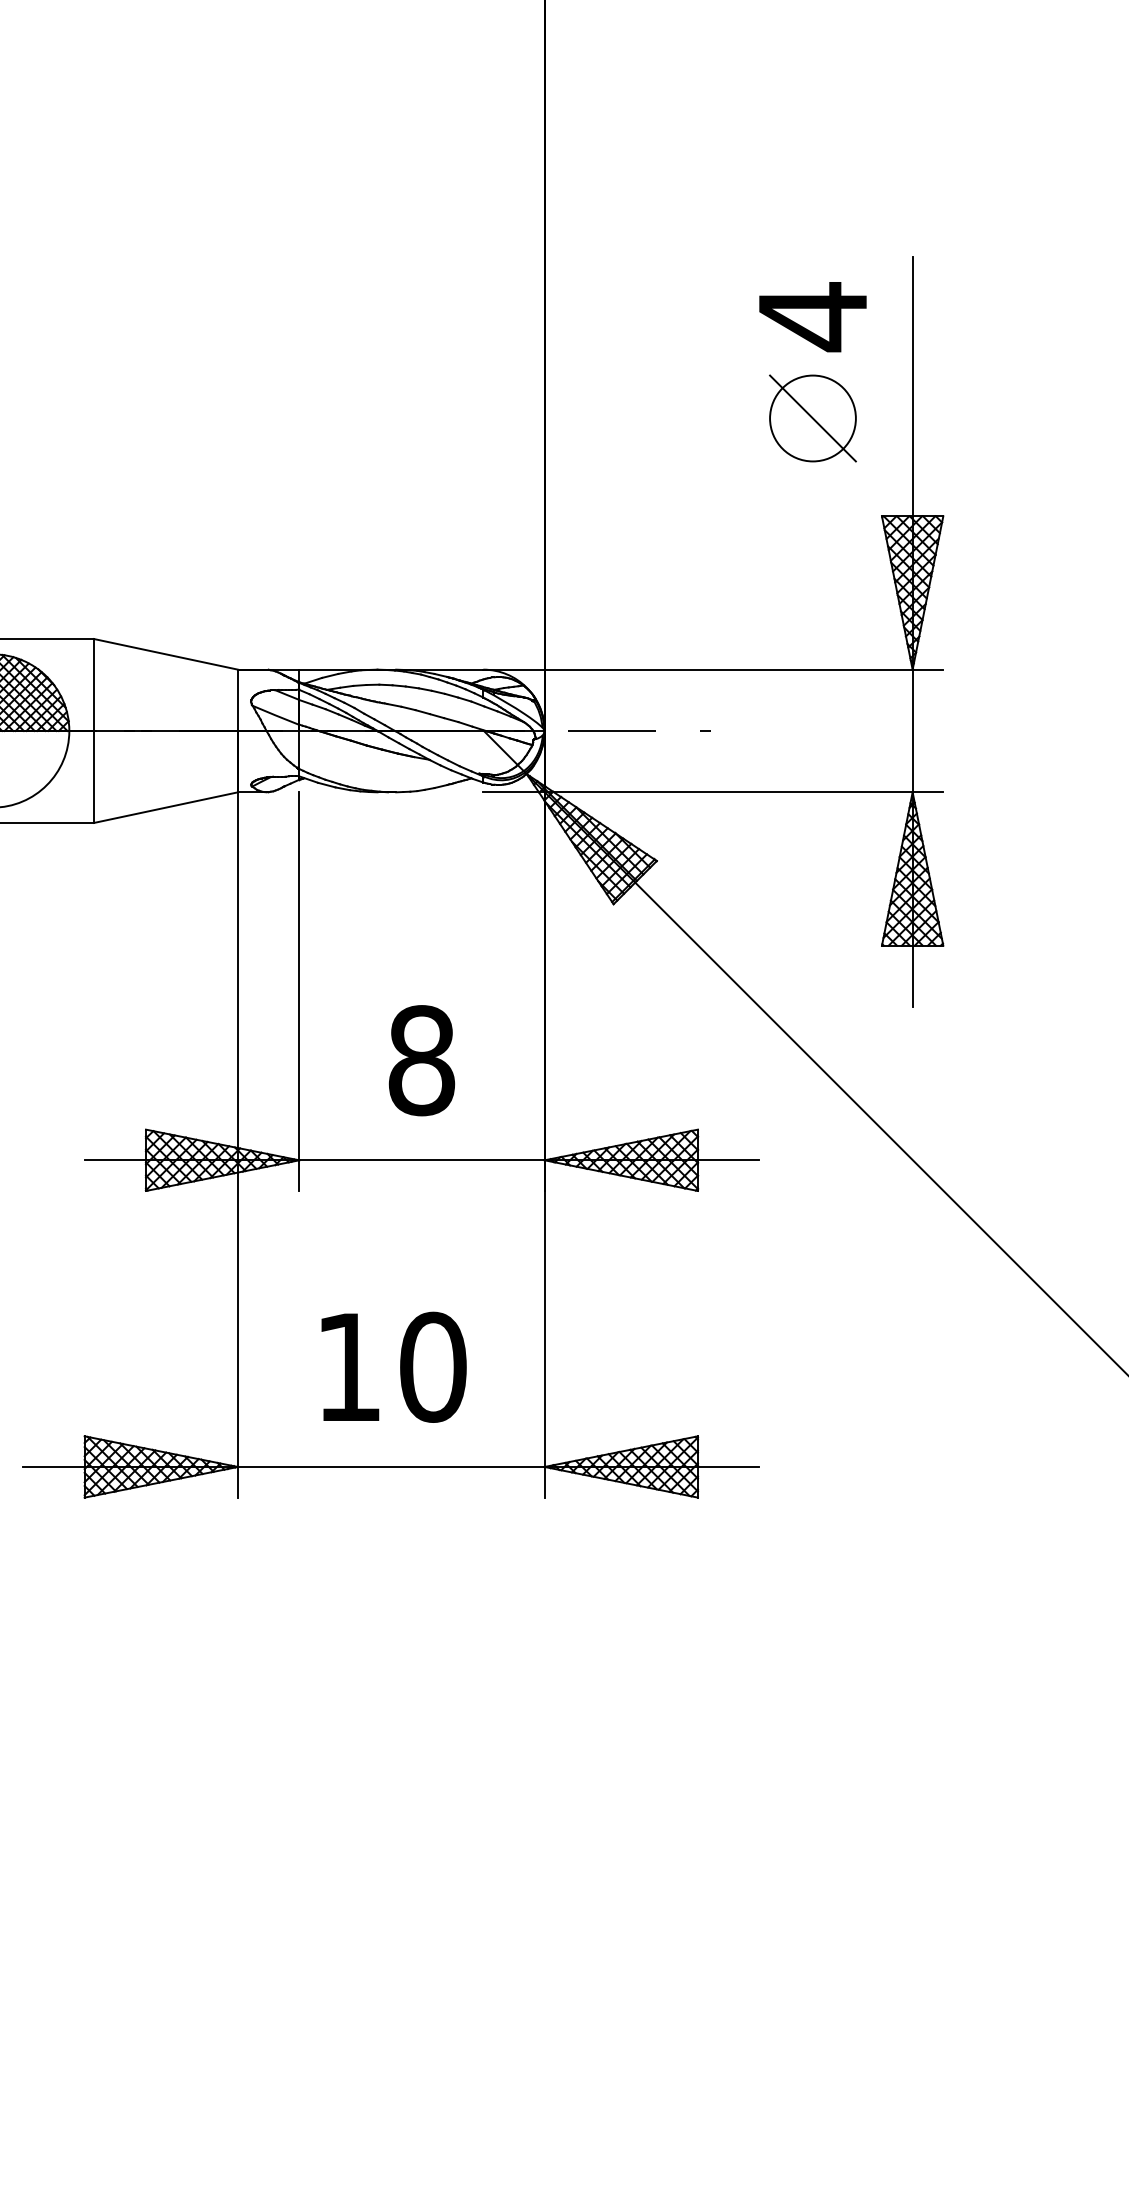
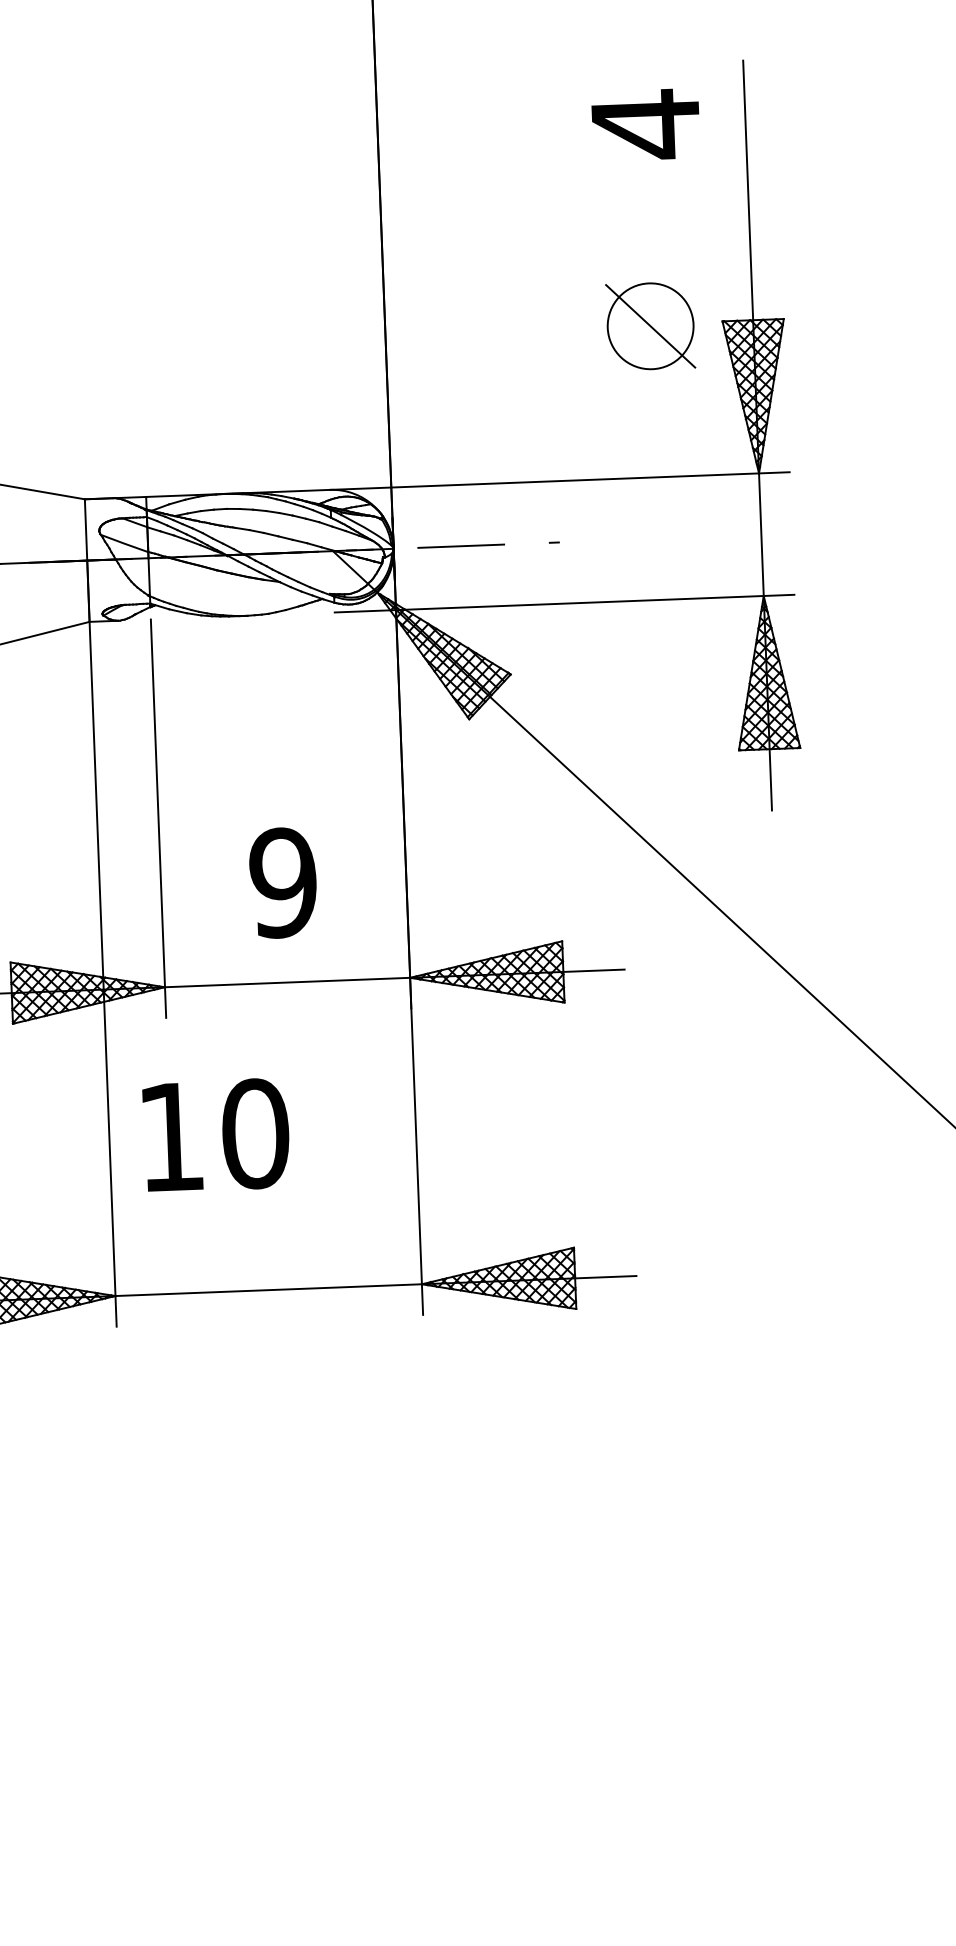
part: (812, 418) -> (650, 326), moved
text: (421, 1060) -> (283, 882), 8 -> 9
text: (393, 1366) -> (215, 1134), moved

